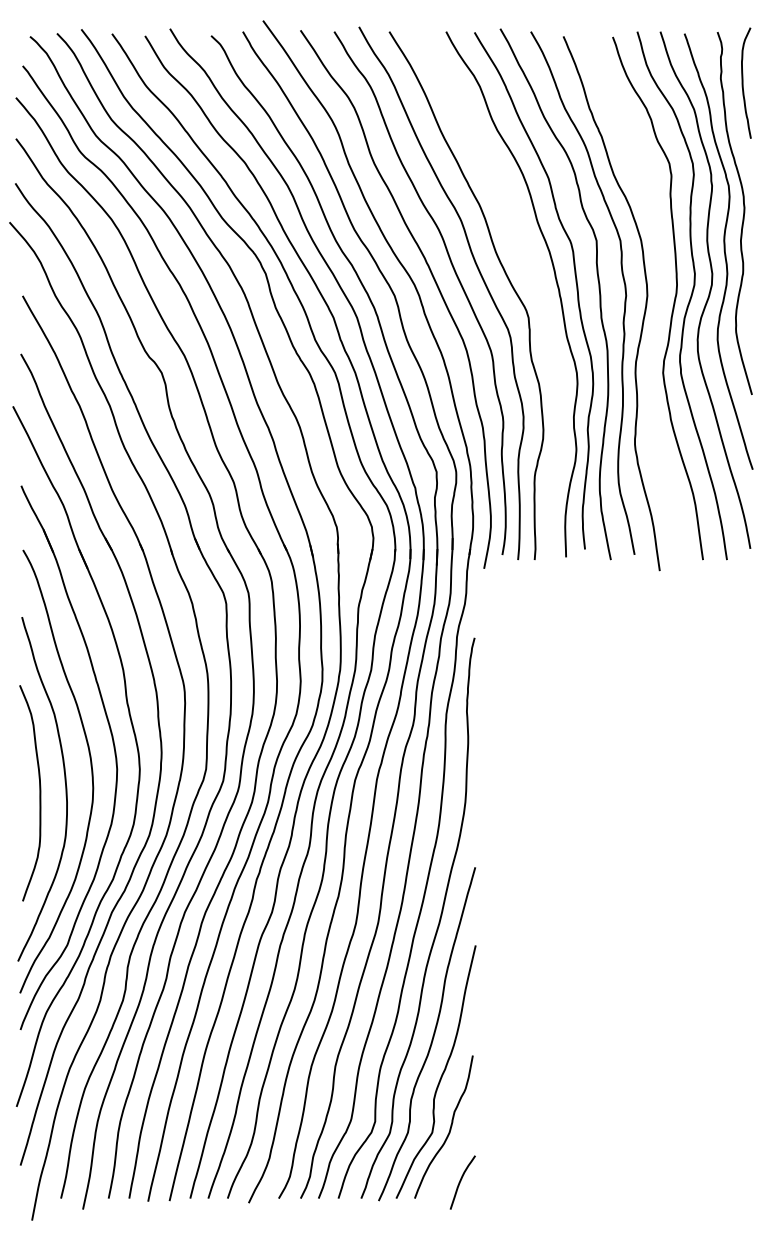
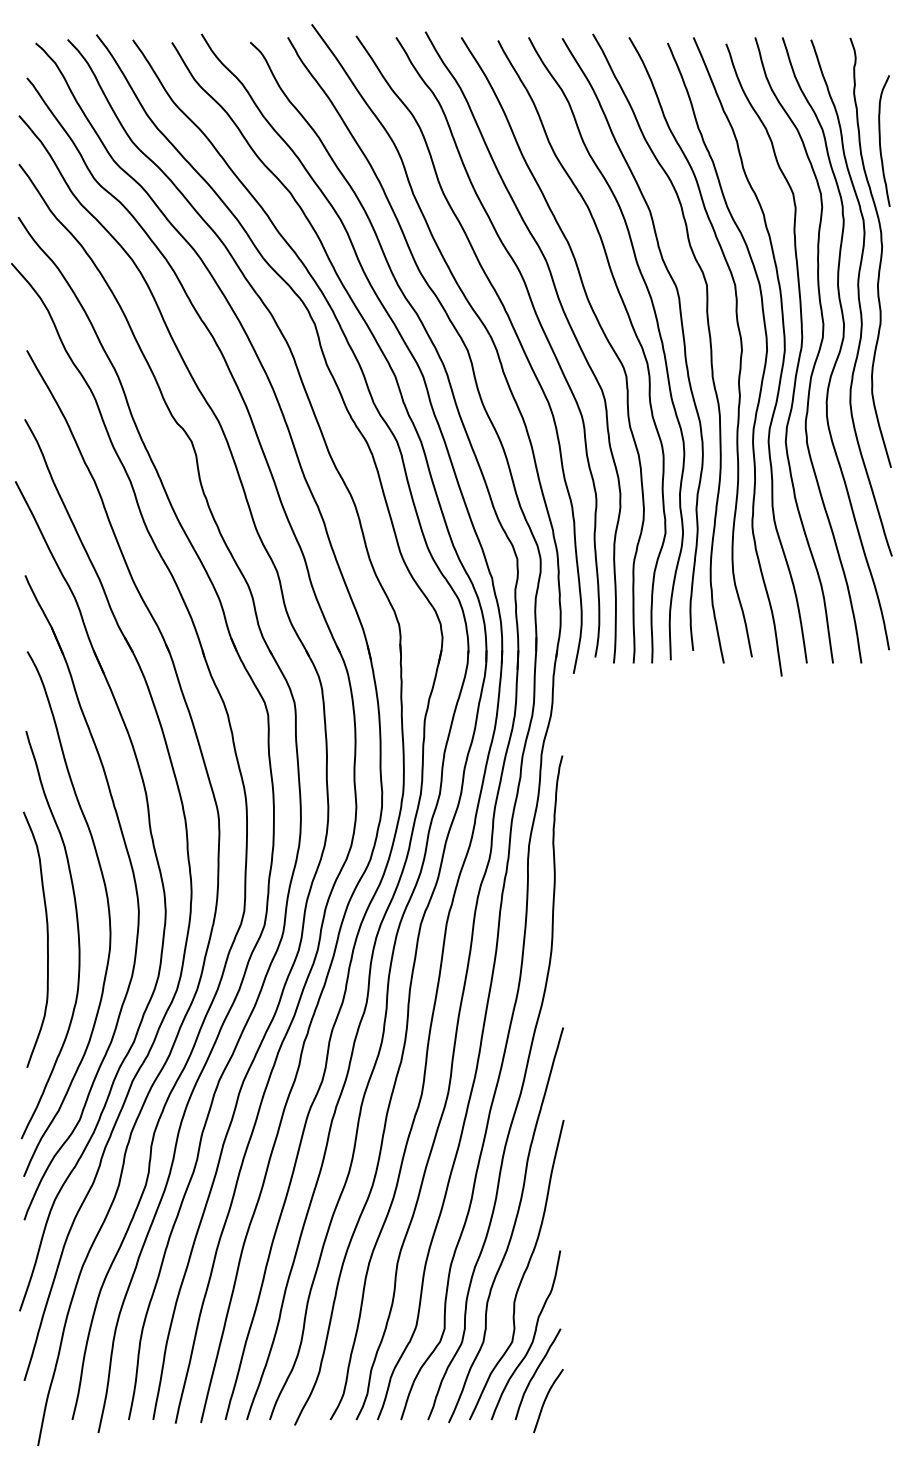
curve: (743, 82) -> (880, 140), moved
curve: (534, 280) -> (633, 332), added
curve: (660, 300) -> (782, 355), added
curve: (452, 1159) -> (536, 1373), added

